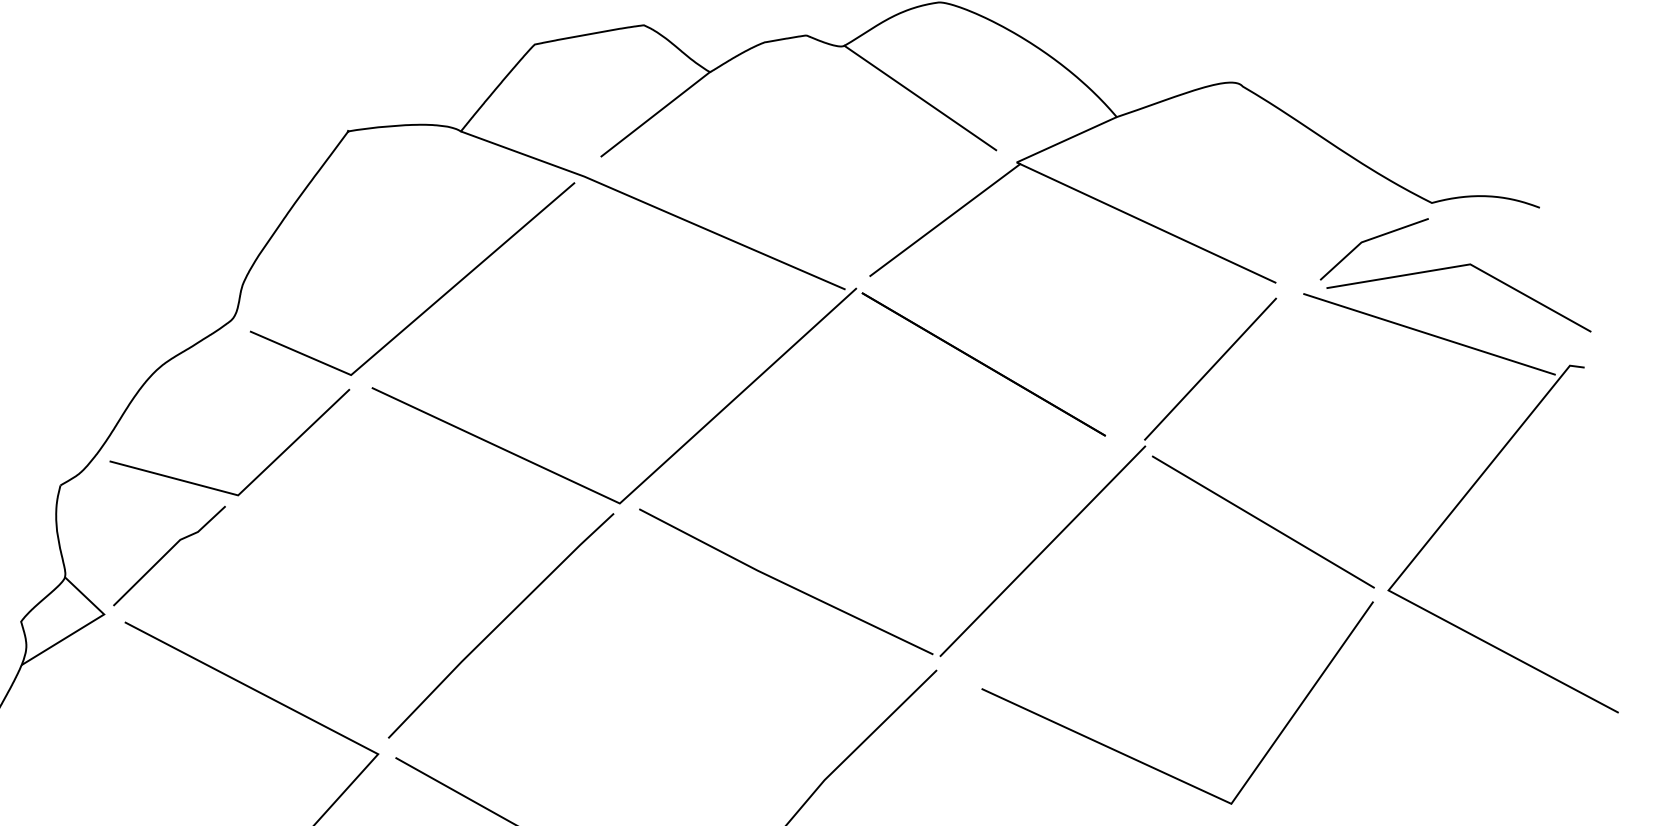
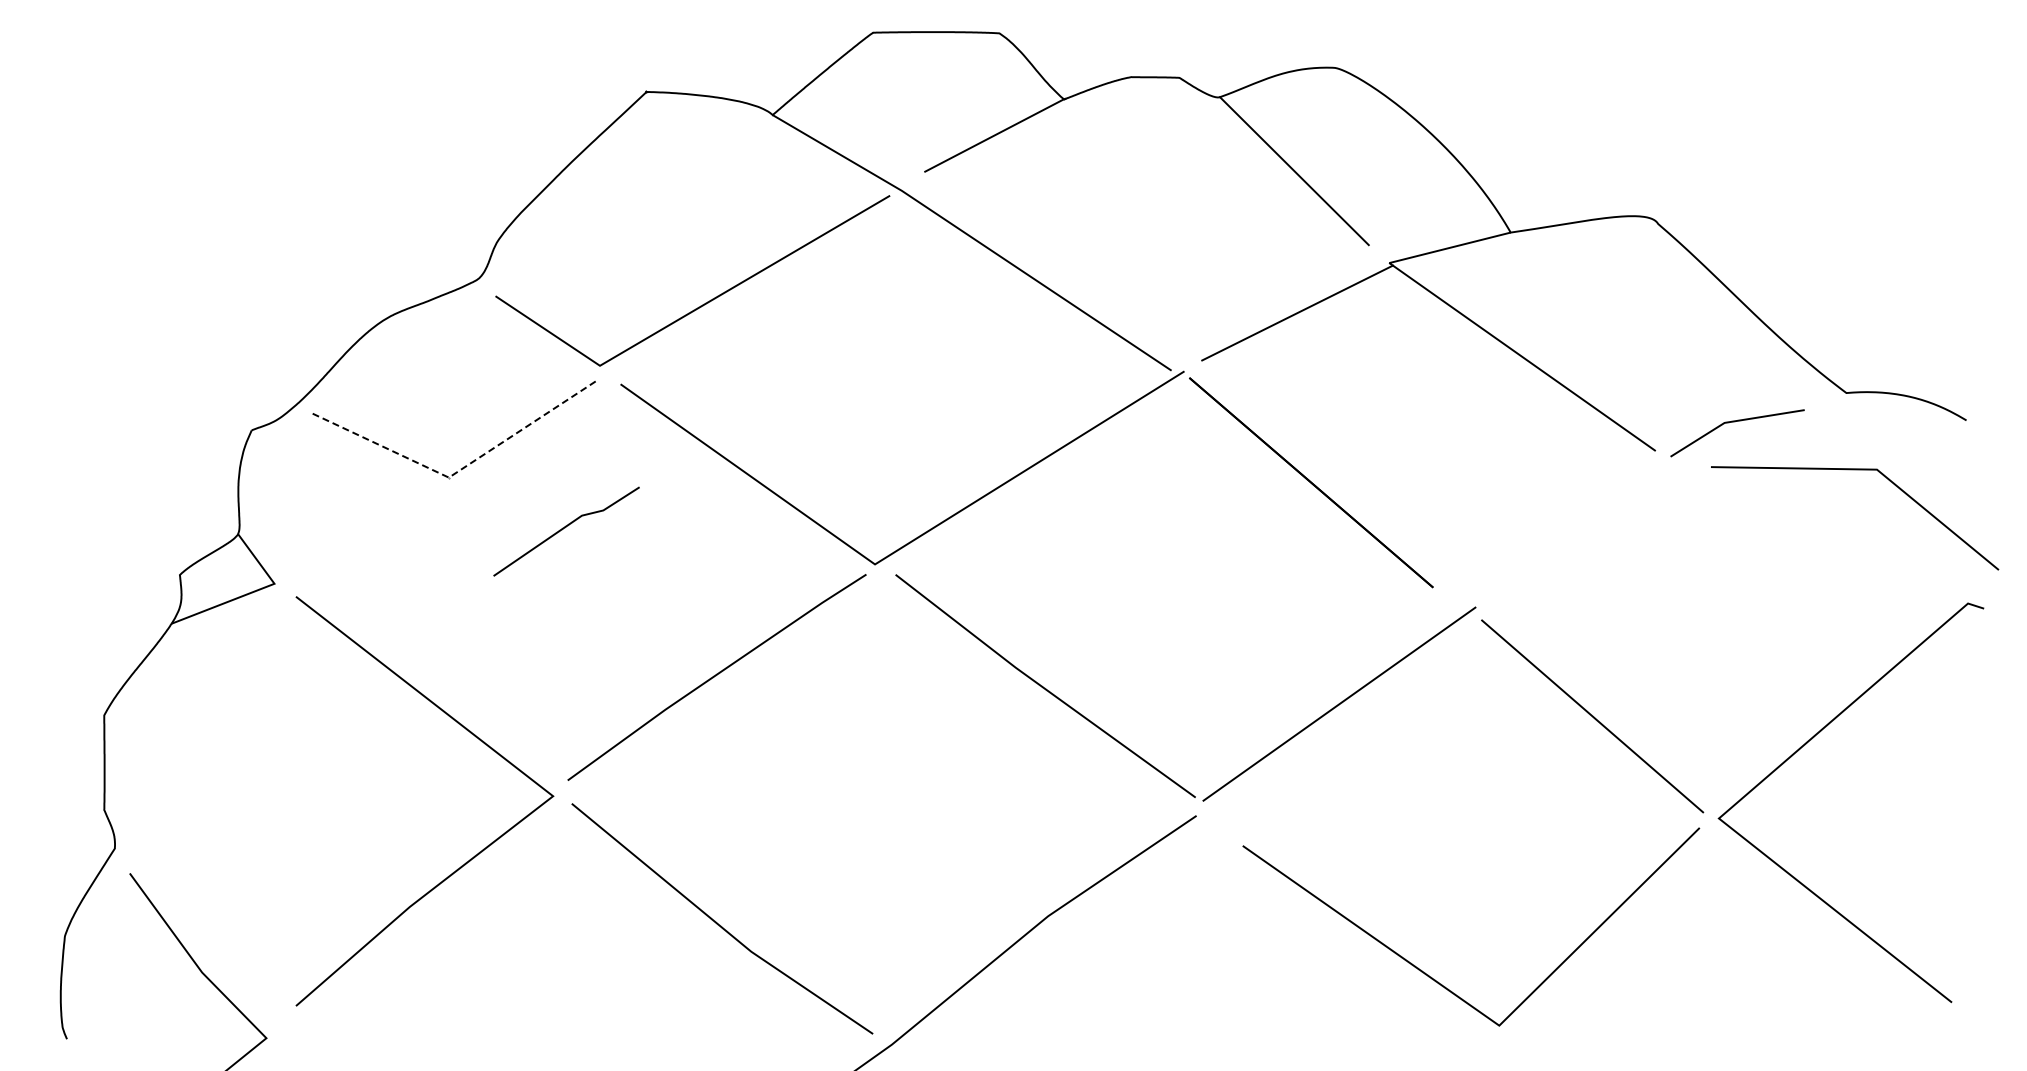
line: (1370, 240) -> (1735, 422), moved
line: (1429, 334) -> (1816, 539), removed
line: (1210, 368) -> (1564, 533), removed
line: (245, 488) -> (458, 471), solid -> dashed
curve: (168, 553) -> (565, 528), moved

